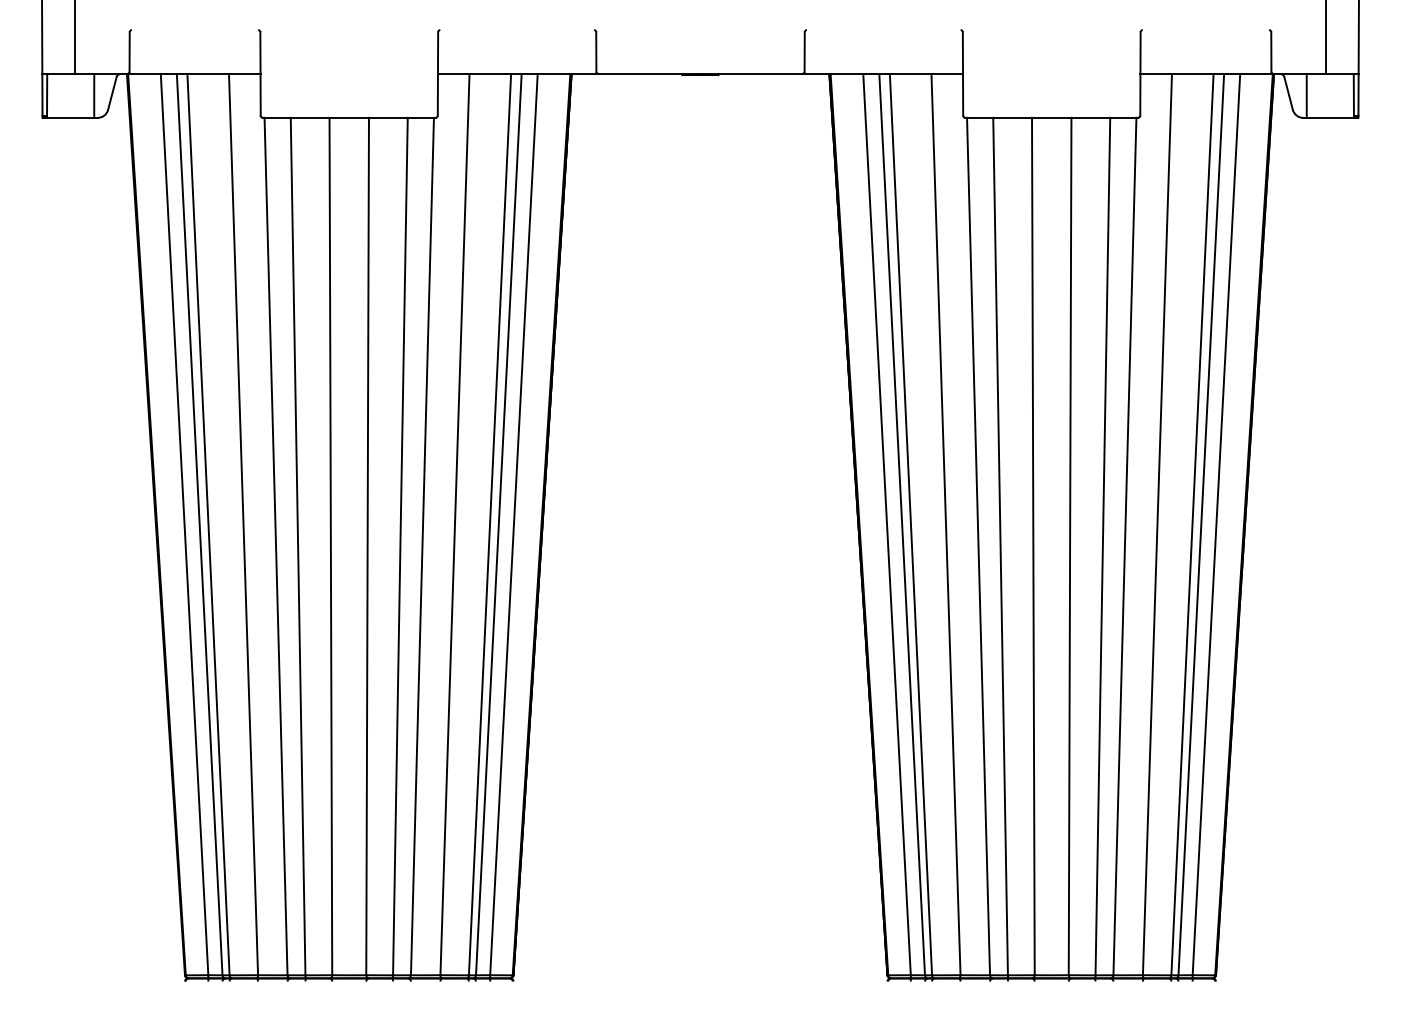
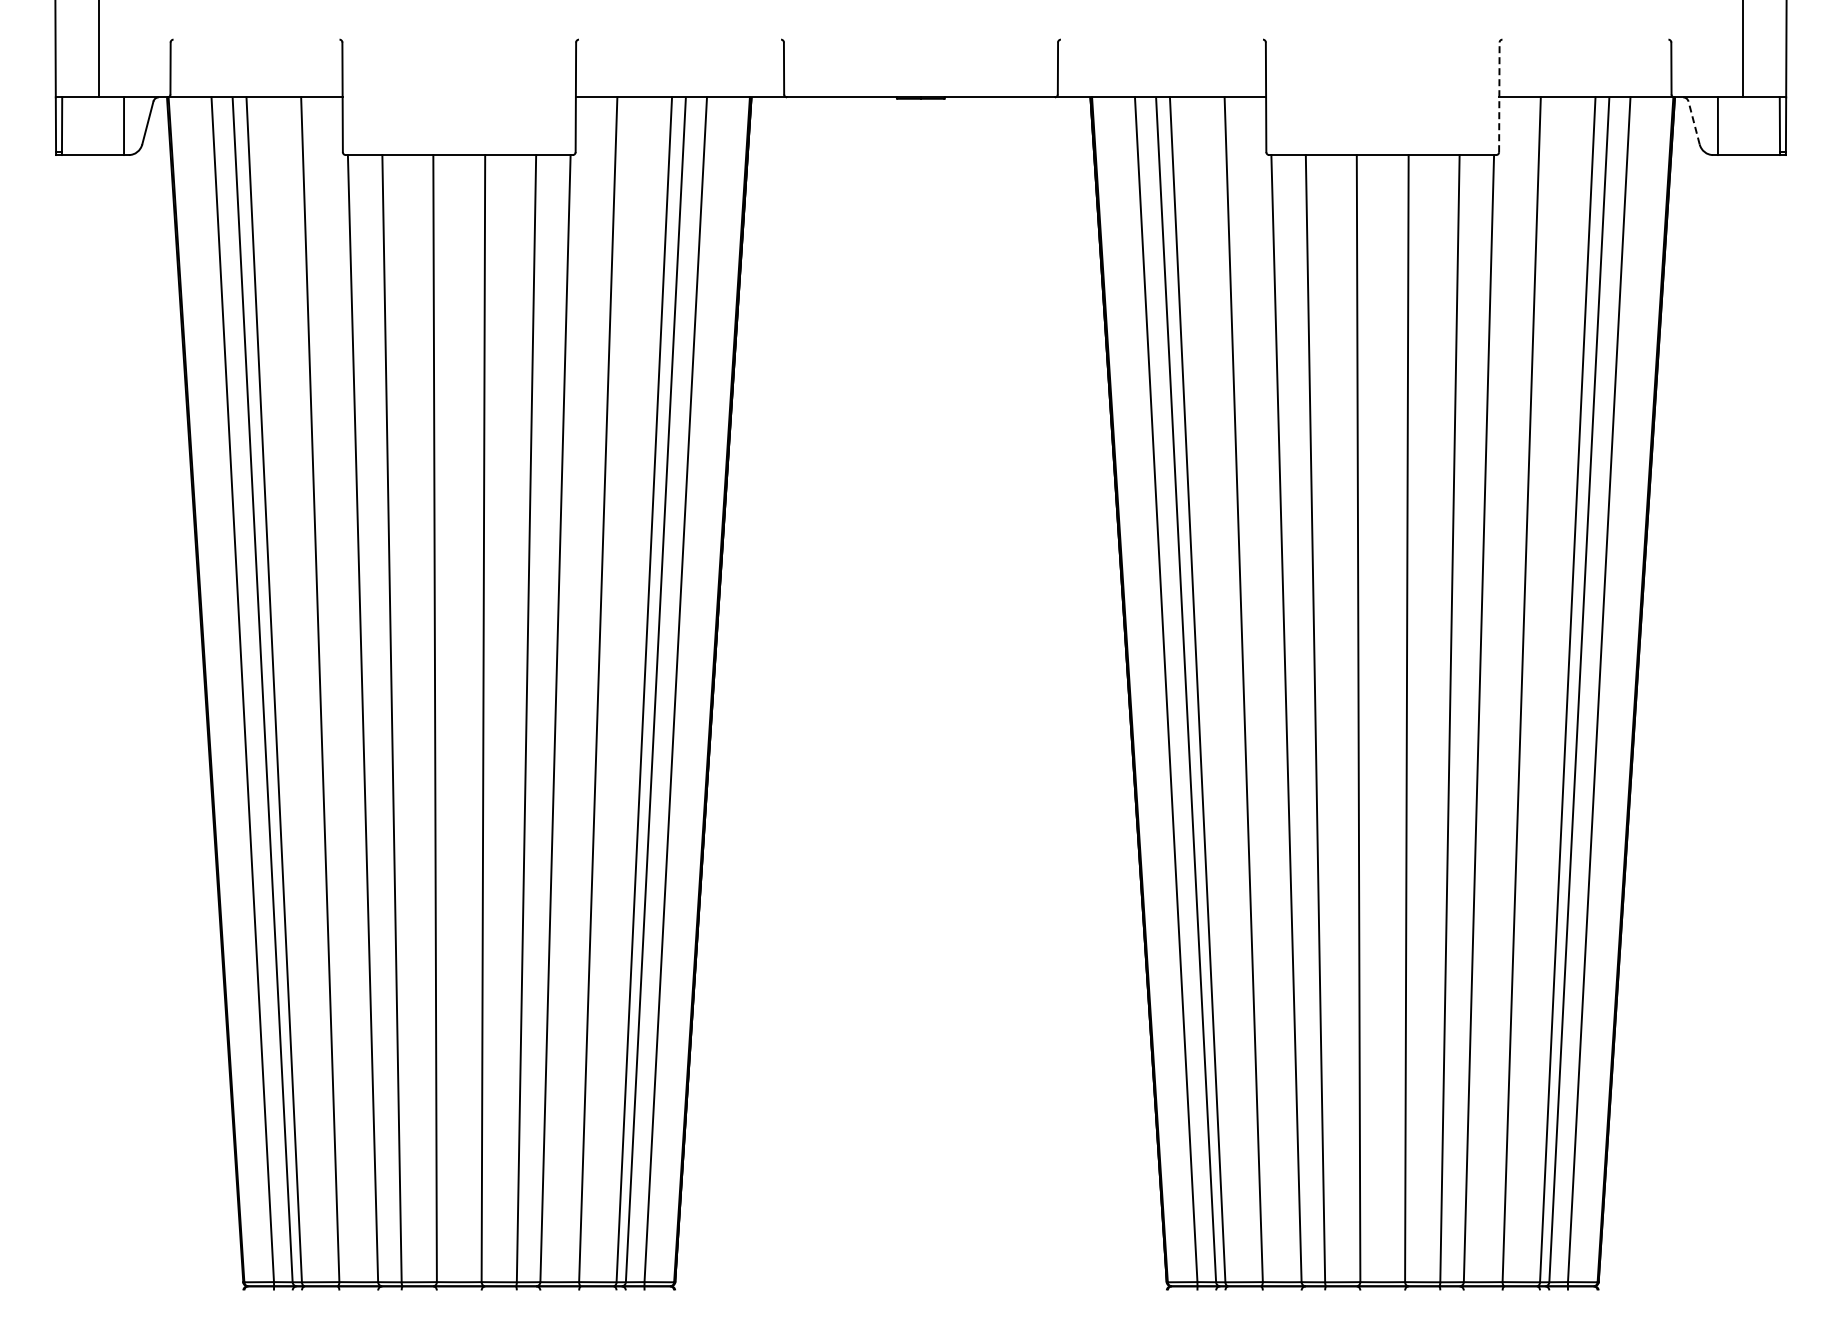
line: (1140, 74) -> (1499, 97), solid -> dashed
line: (1288, 93) -> (1693, 122), solid -> dashed

